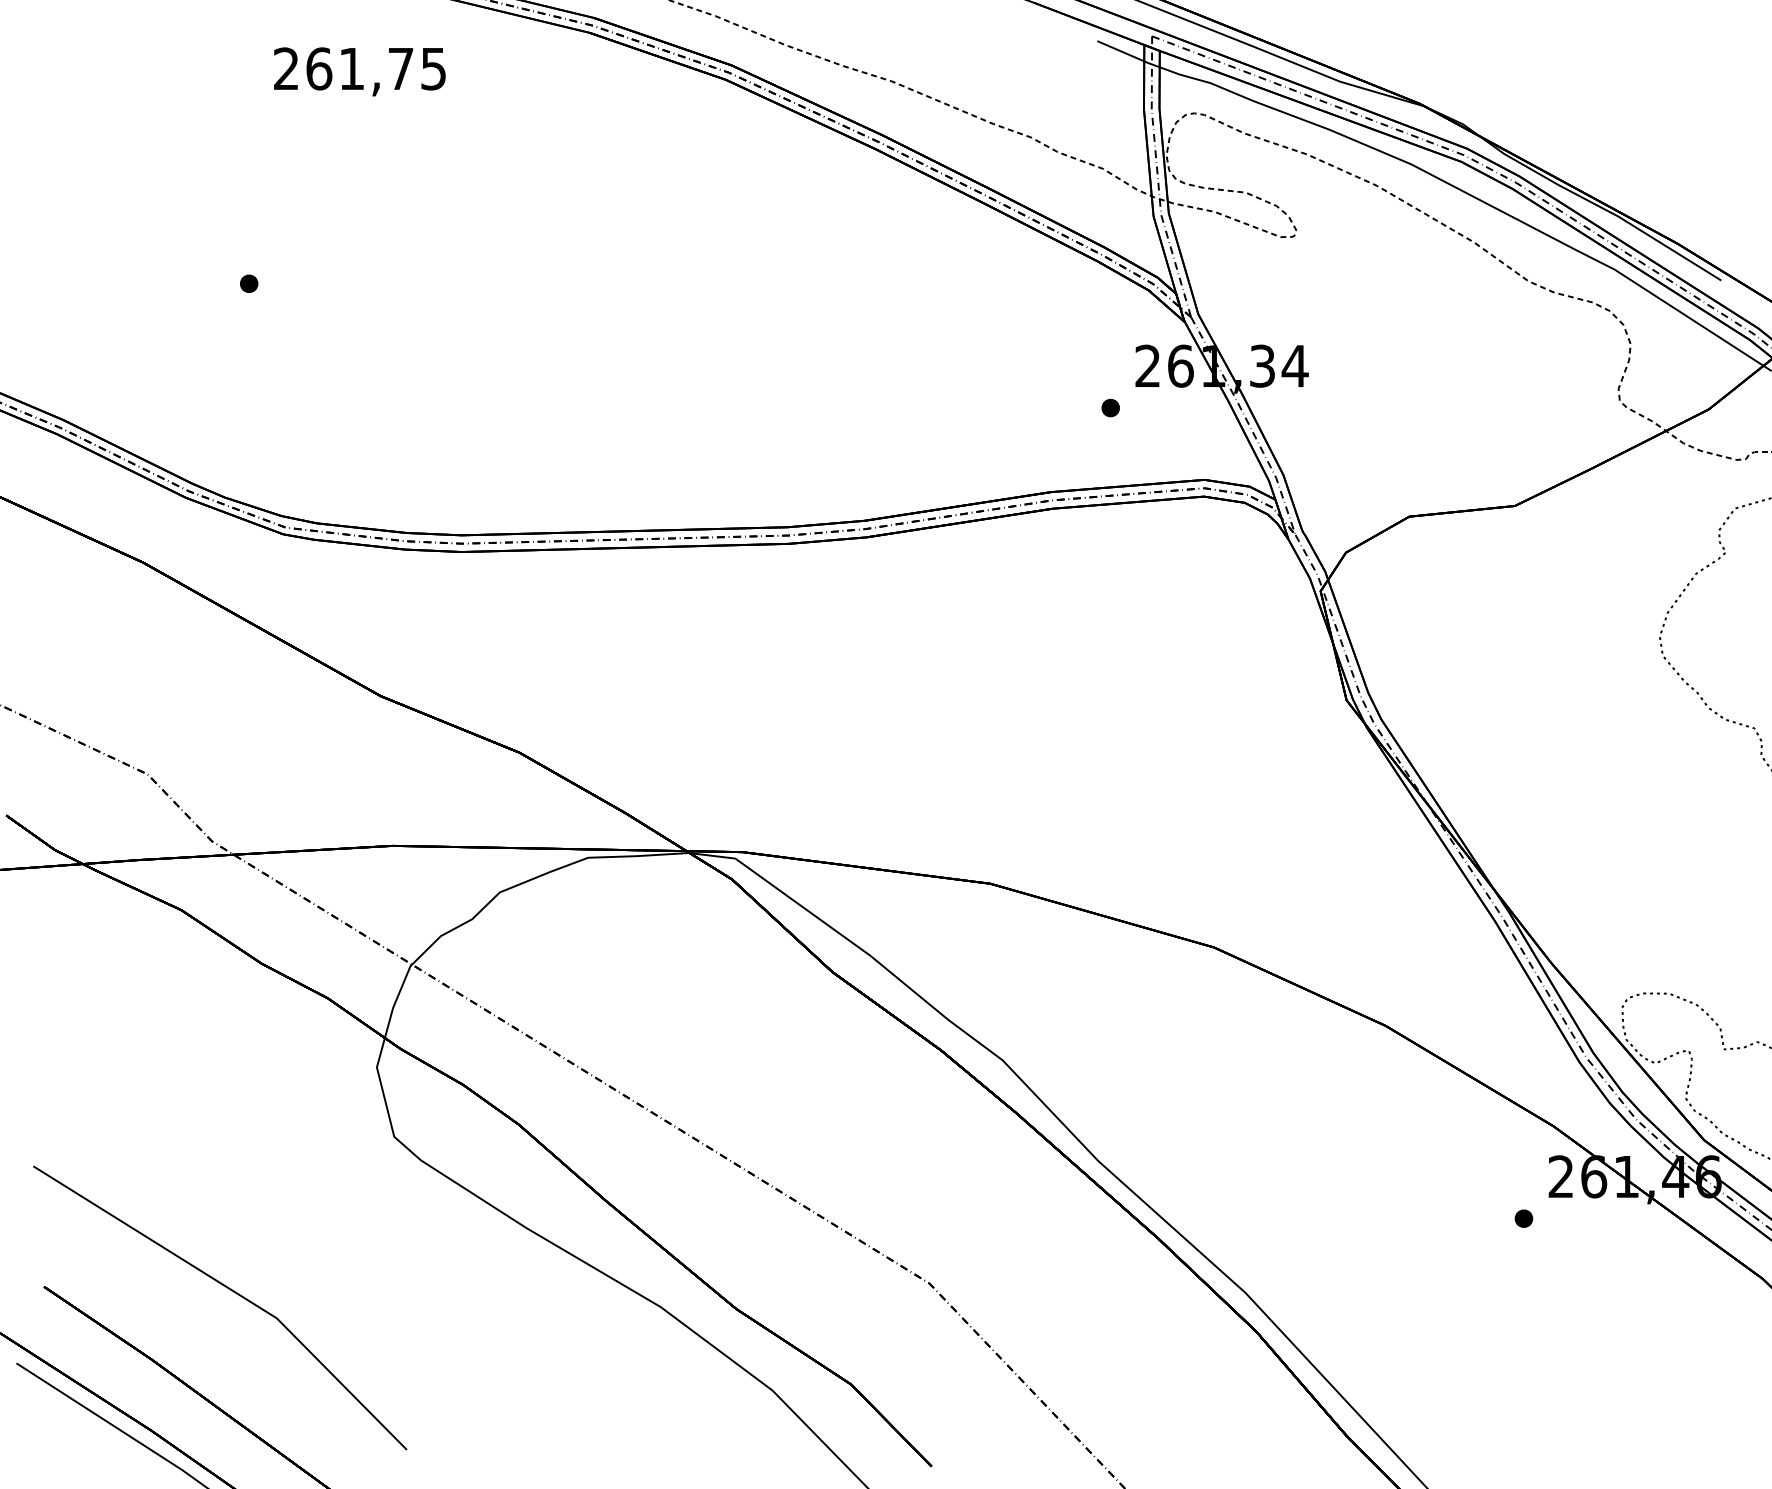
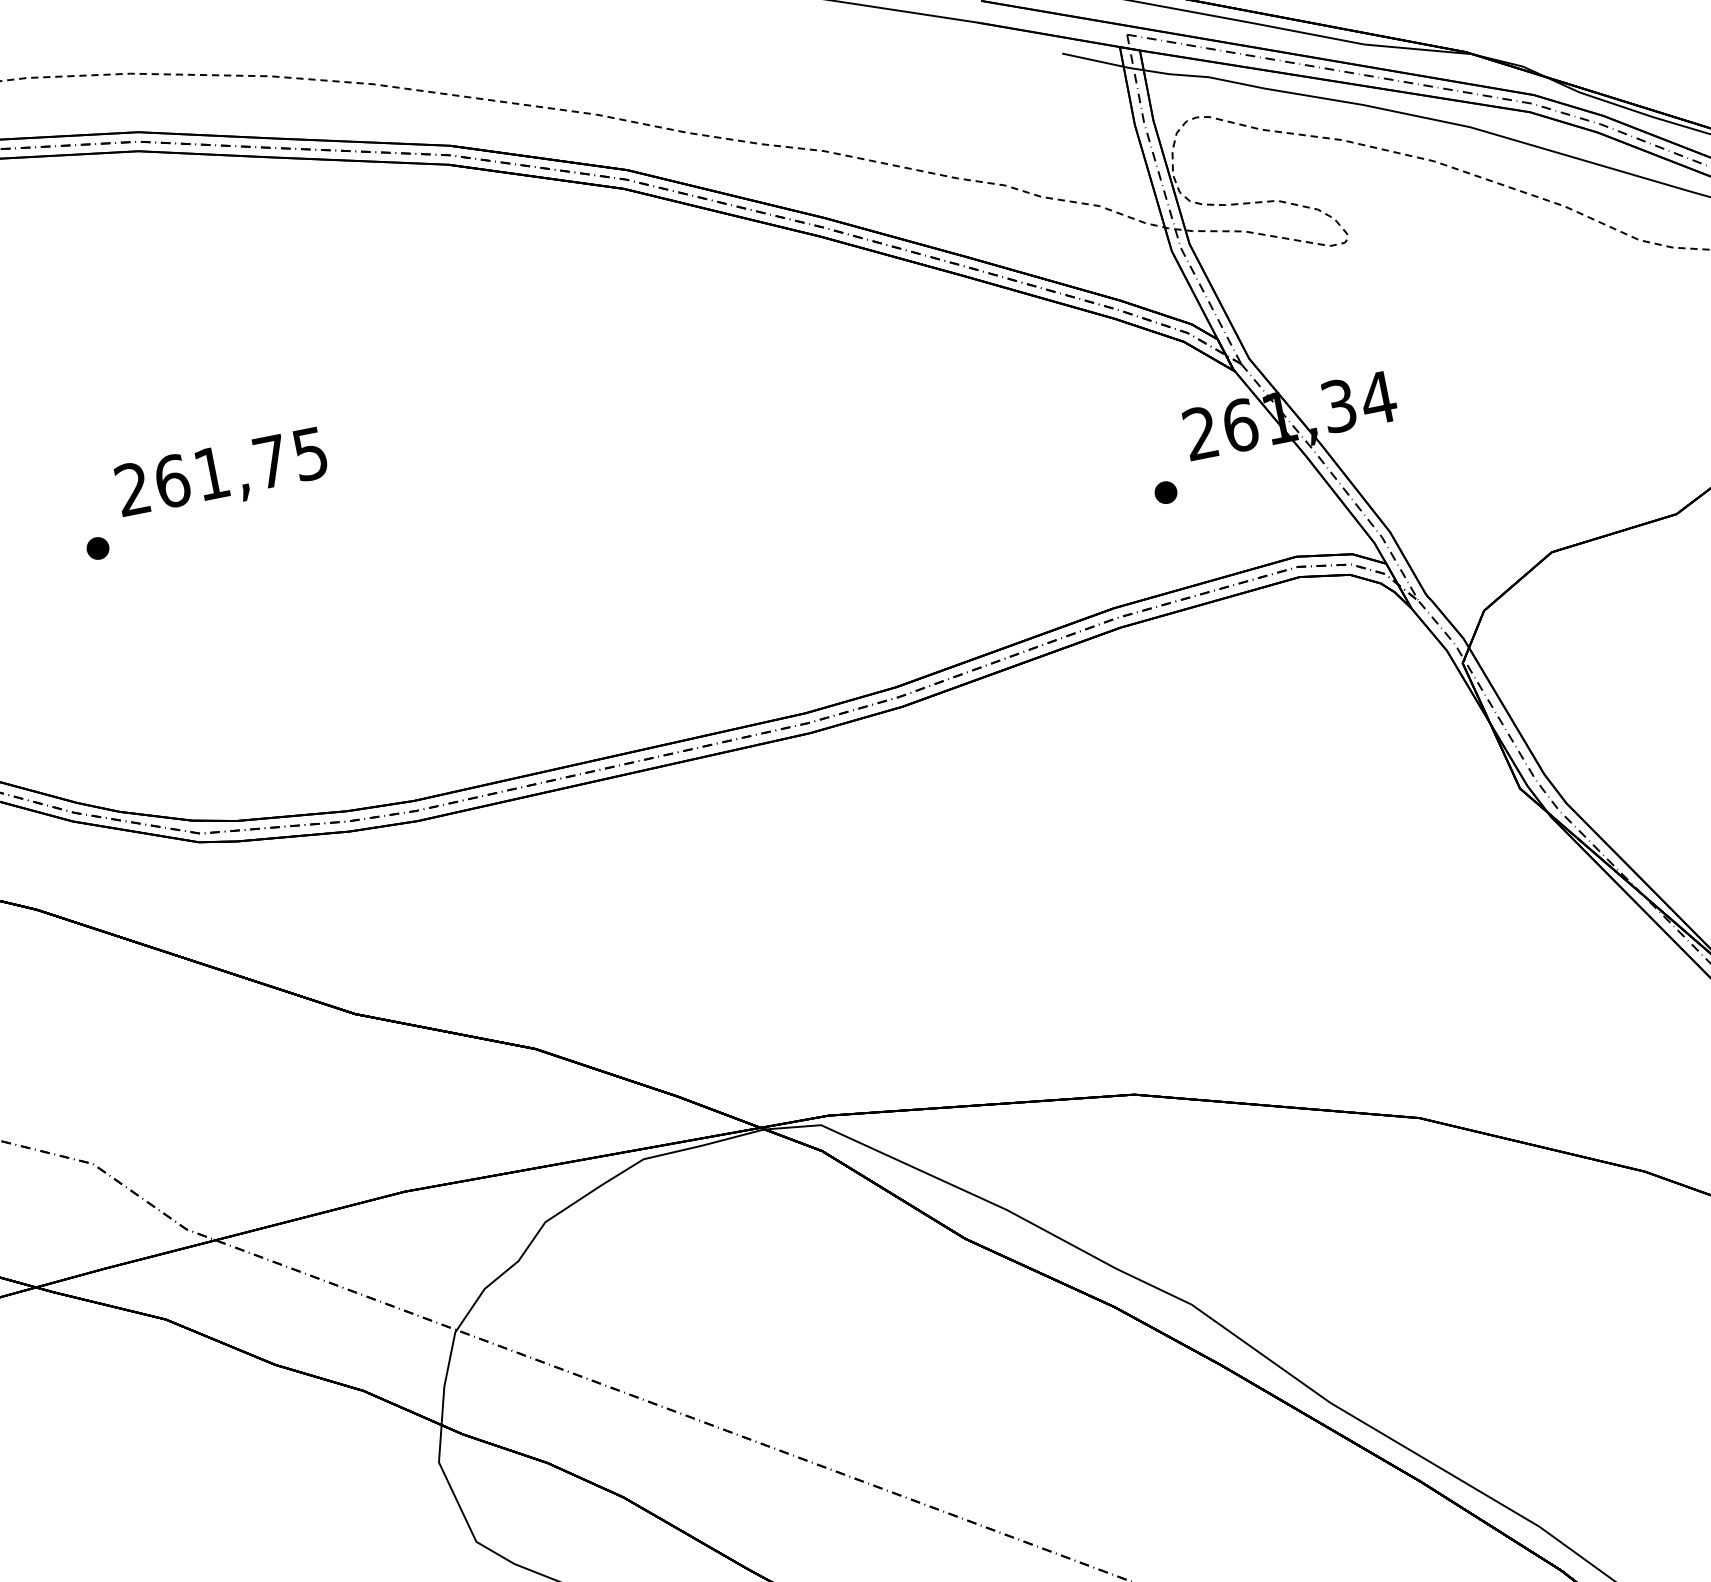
text: (359, 71) -> (221, 474), moved

